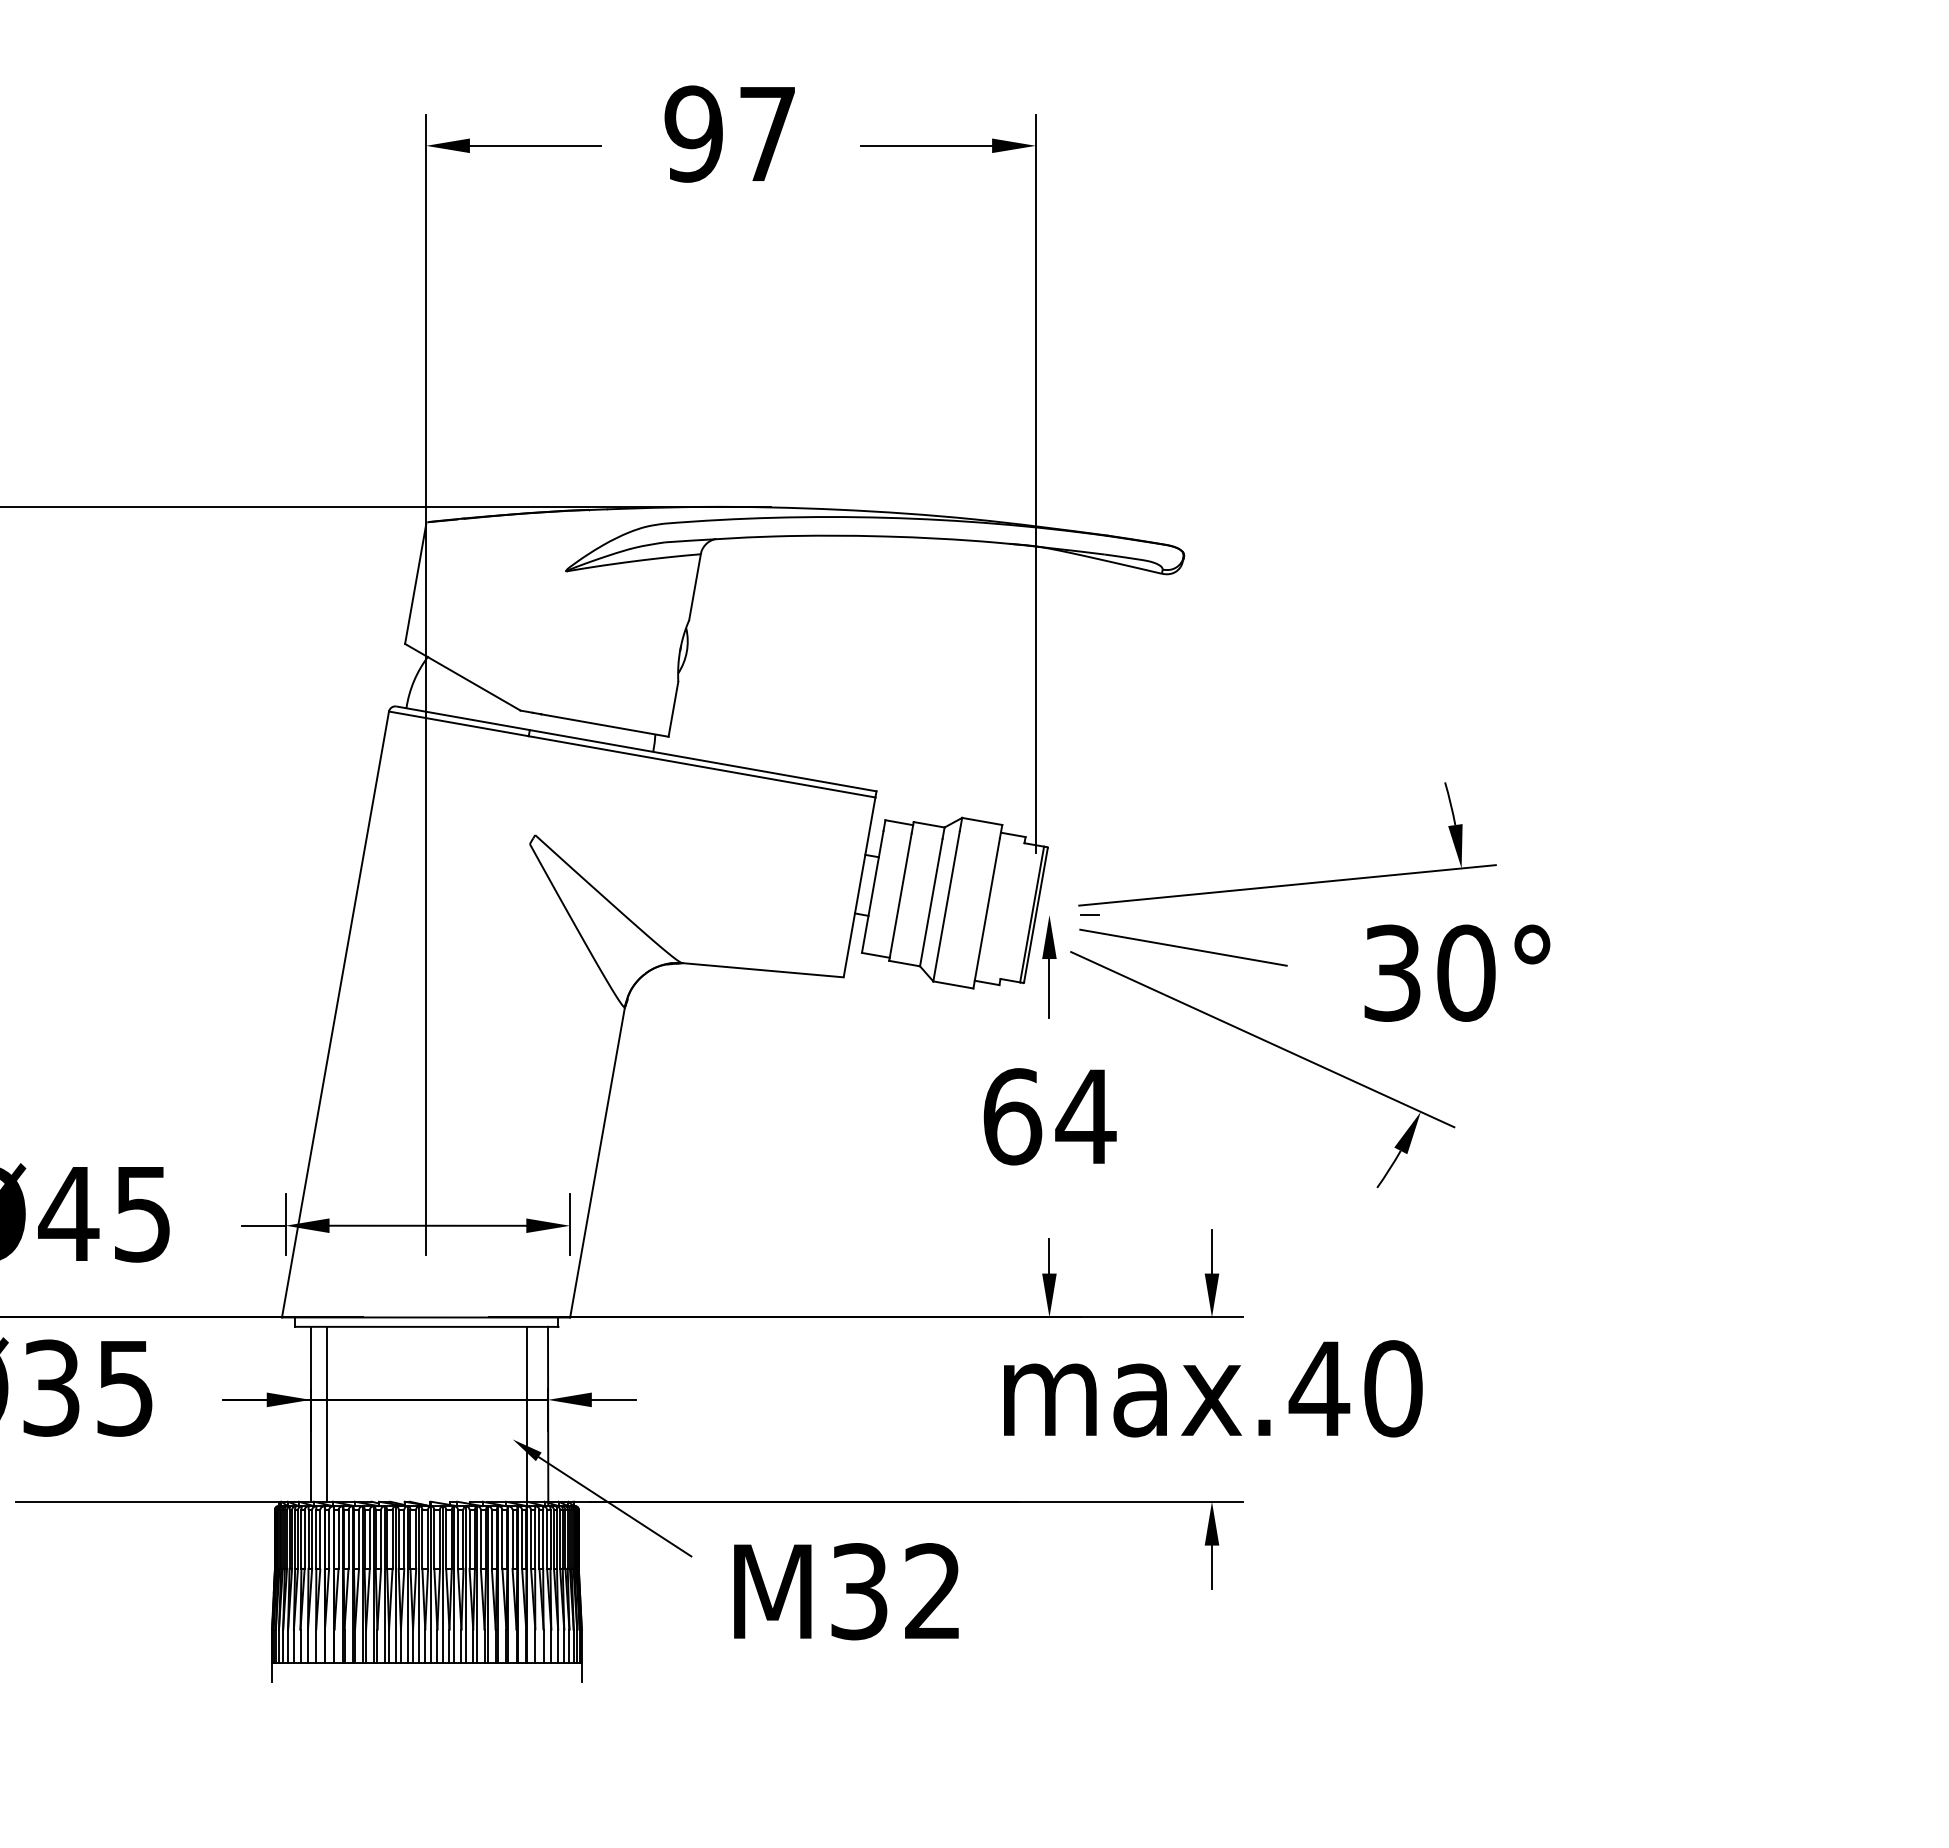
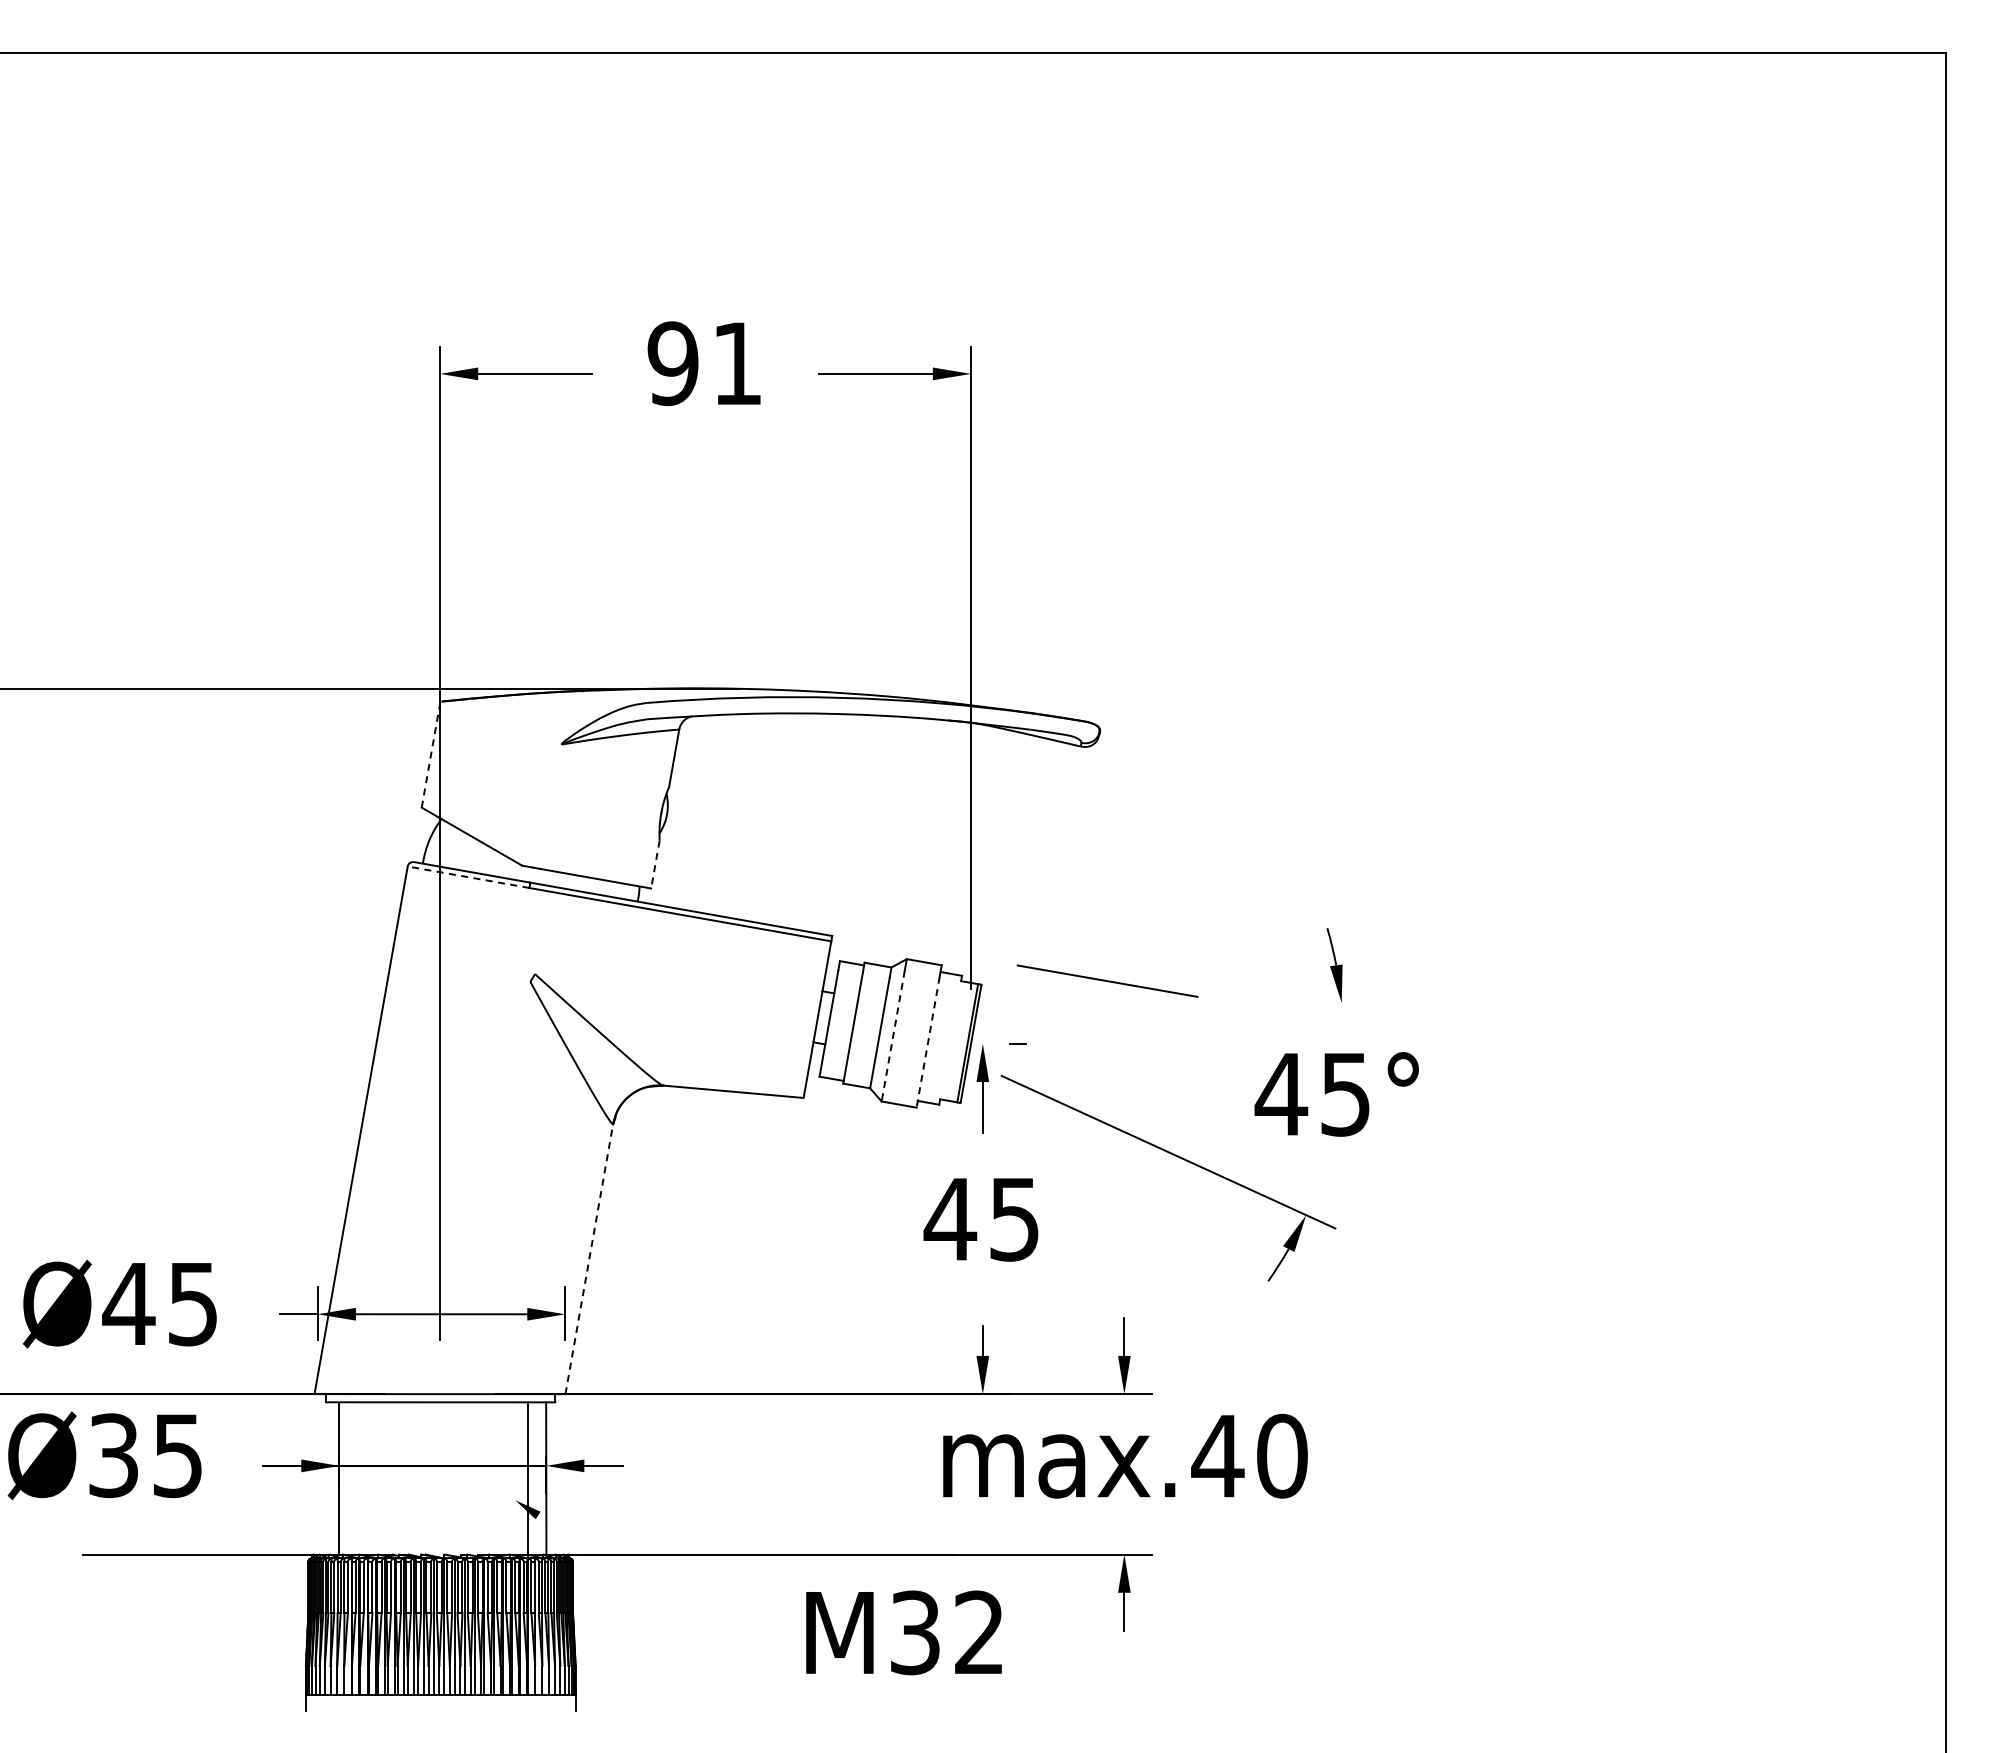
text: (767, 133) -> (737, 363), 97 -> 91
line: (416, 582) -> (431, 754), solid -> dashed
line: (673, 710) -> (655, 865), solid -> dashed
line: (458, 724) -> (468, 877), solid -> dashed
line: (1286, 884) -> (1189, 1017), removed
line: (946, 906) -> (893, 1036), solid -> dashed
line: (987, 913) -> (928, 1042), solid -> dashed
line: (1183, 946) -> (1107, 980), moved
text: (1428, 973) -> (1312, 1094), 30° -> 45°
text: (1049, 1116) -> (982, 1219), 64 -> 45
line: (597, 1161) -> (589, 1258), solid -> dashed
line: (326, 1414) -> (353, 1478), removed
line: (613, 1506) -> (603, 1558), removed
text: (845, 1591) -> (903, 1632), moved

